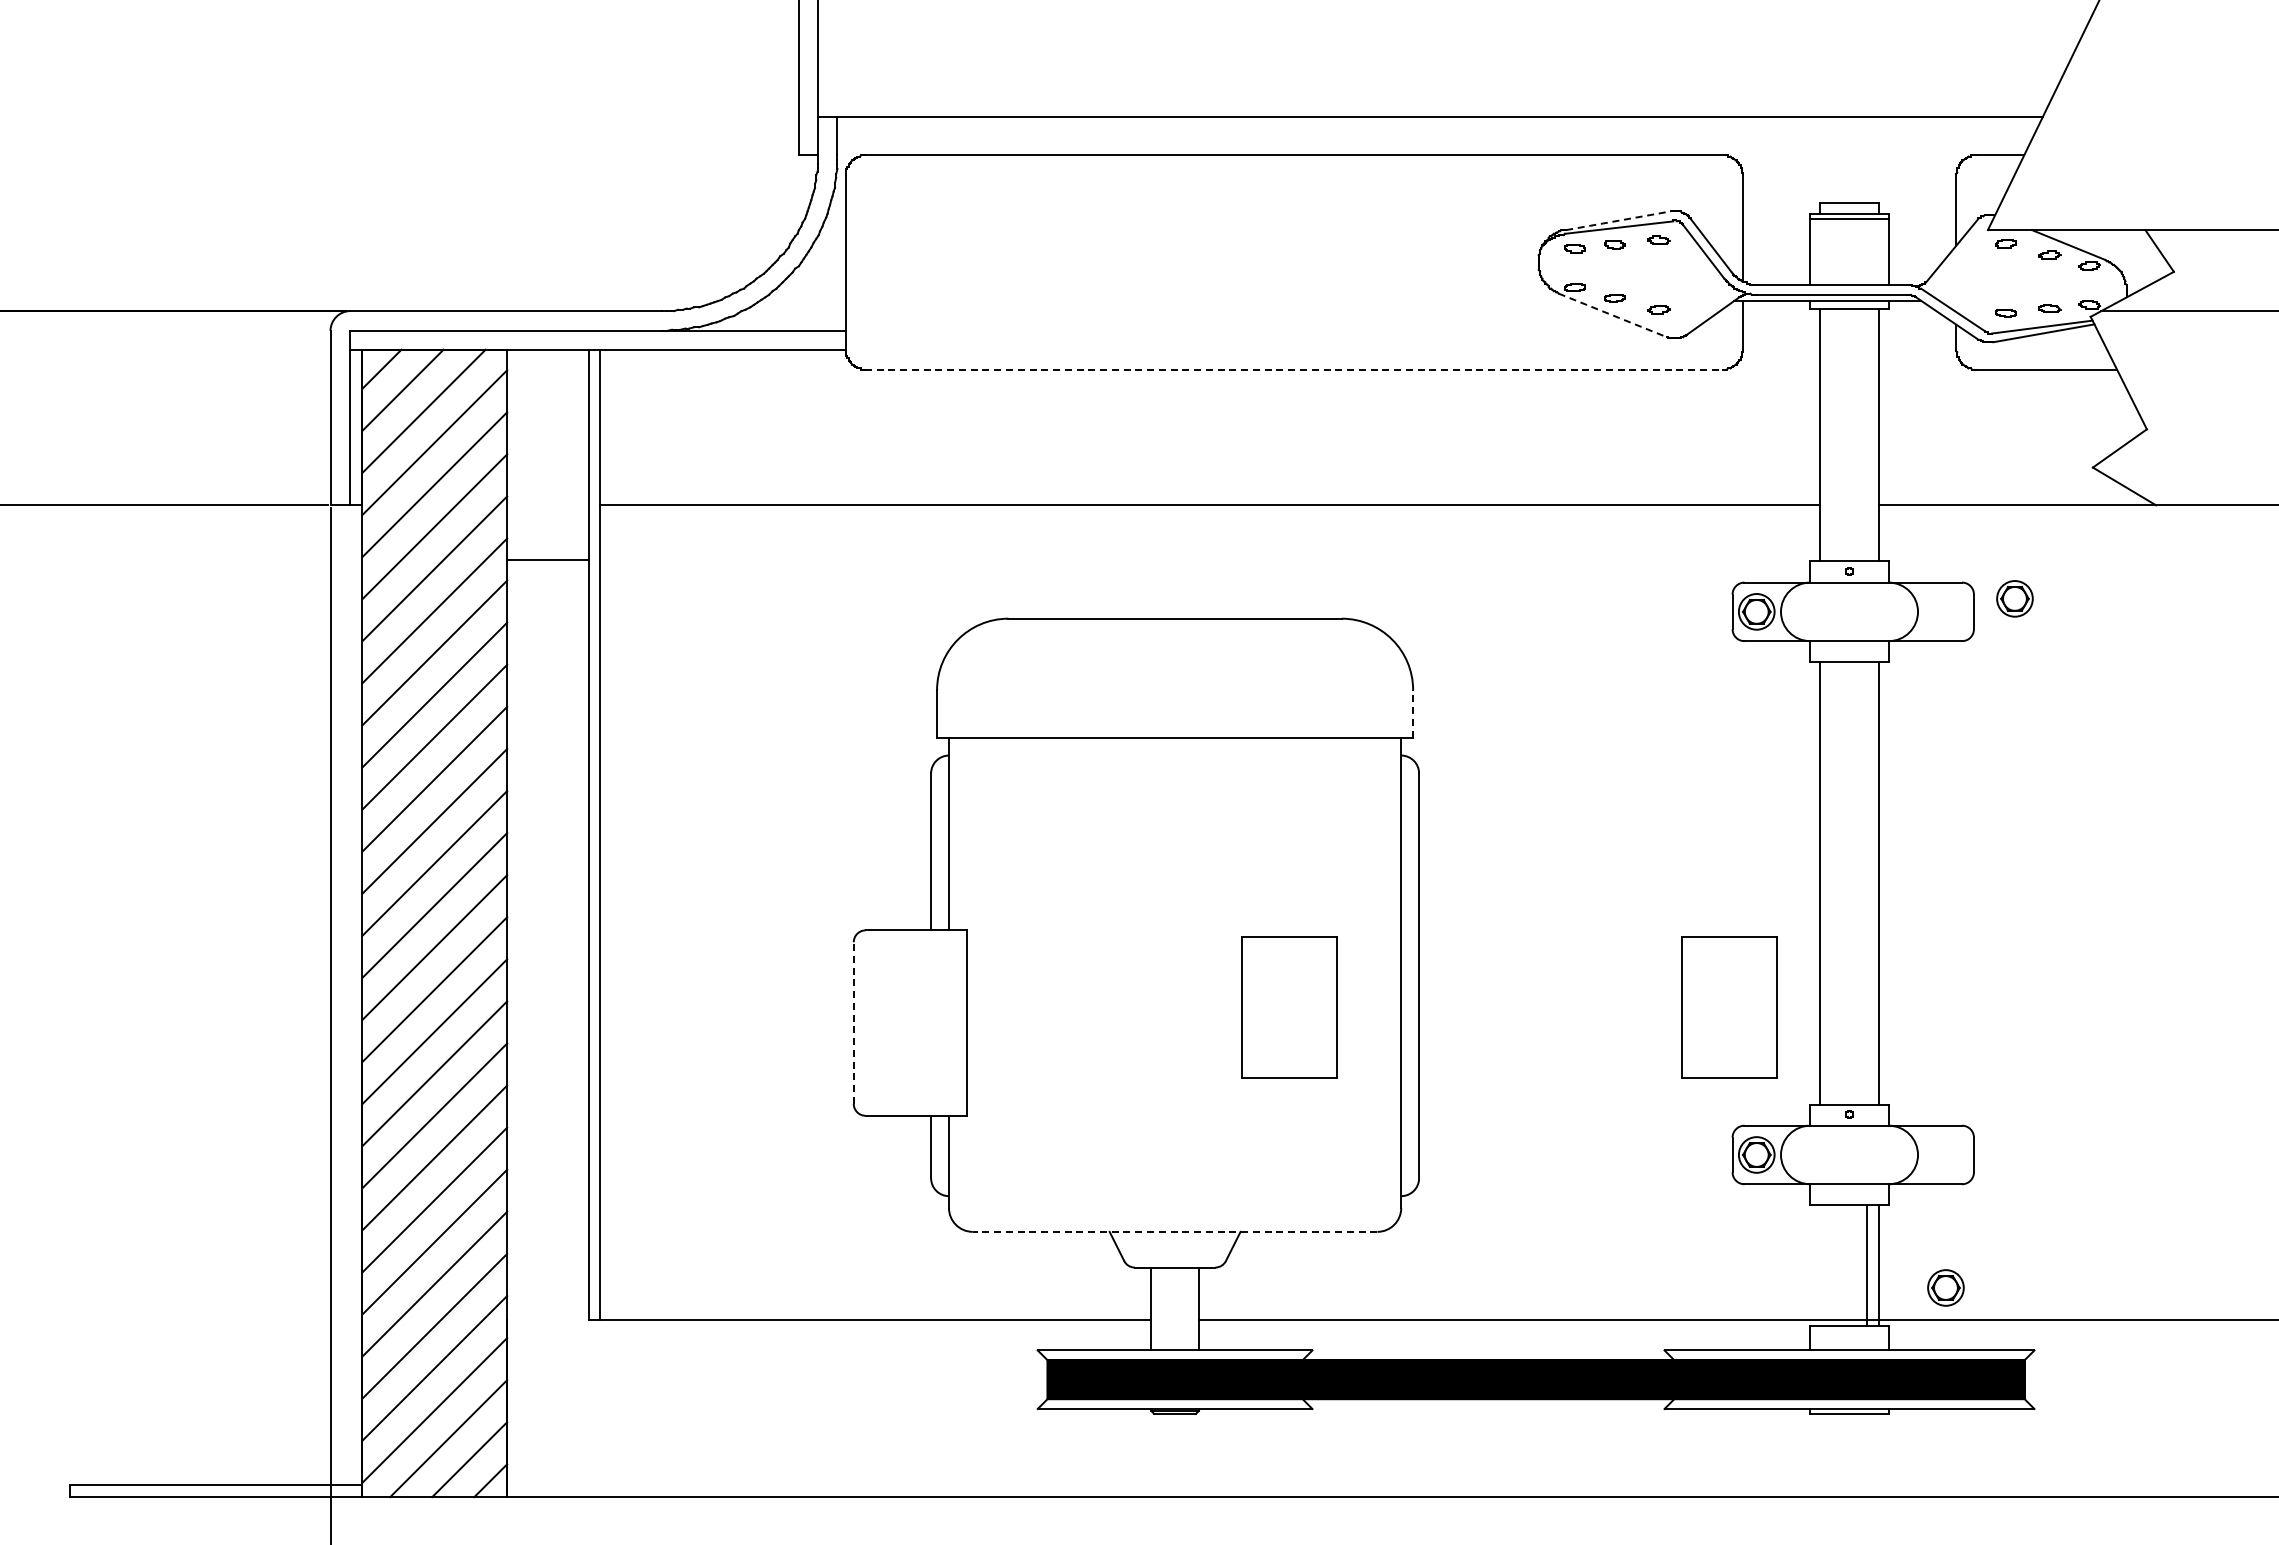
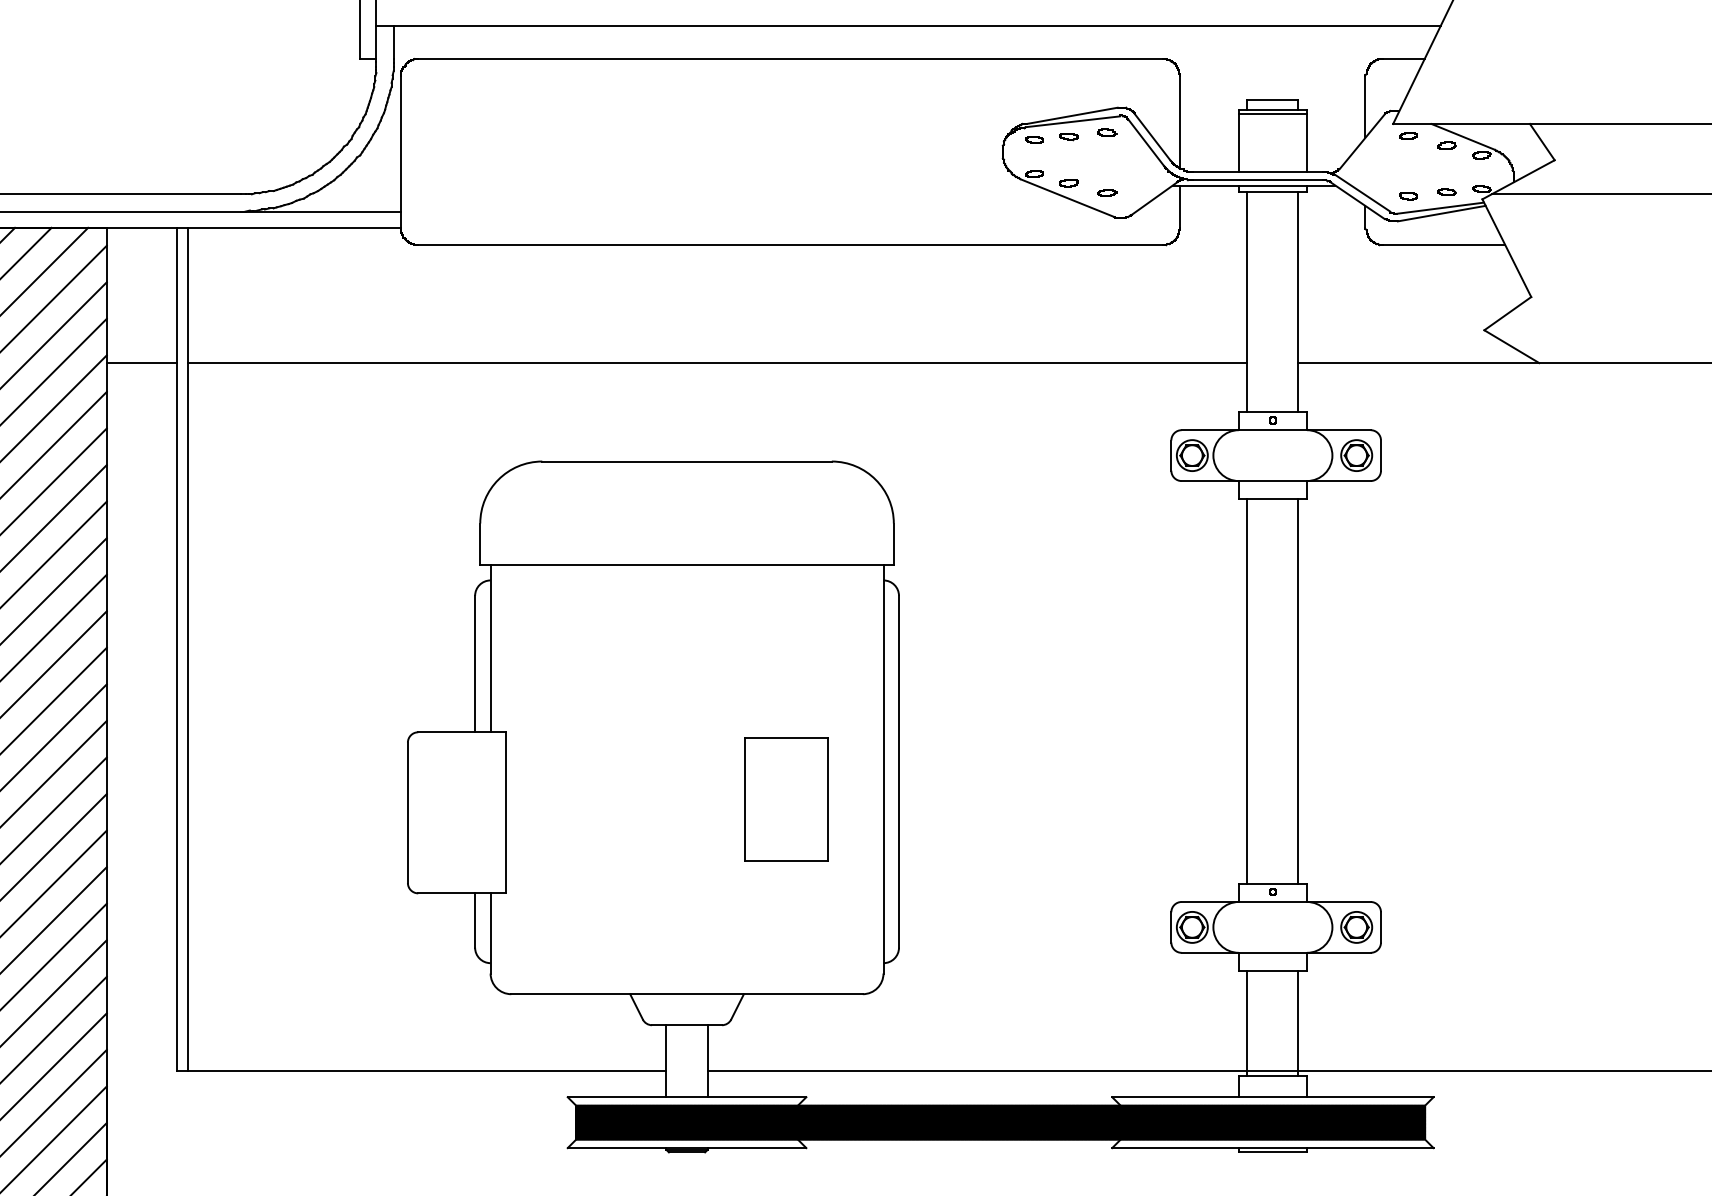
line: (1618, 220) -> (1072, 115), dashed -> solid
line: (1613, 315) -> (1067, 198), dashed -> solid
line: (1294, 369) -> (790, 245), dashed -> solid
line: (547, 560) -> (141, 363), moved
part: (2014, 598) -> (1356, 455), moved
line: (1413, 713) -> (894, 543), dashed -> solid
part: (1729, 1007) -> (1168, 799), removed
line: (853, 1023) -> (407, 813), dashed -> solid
line: (1174, 1231) -> (686, 993), dashed -> solid
line: (1867, 1265) -> (1247, 1023), moved
part: (1945, 1287) -> (1356, 926), moved

